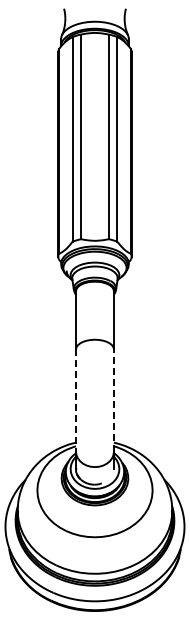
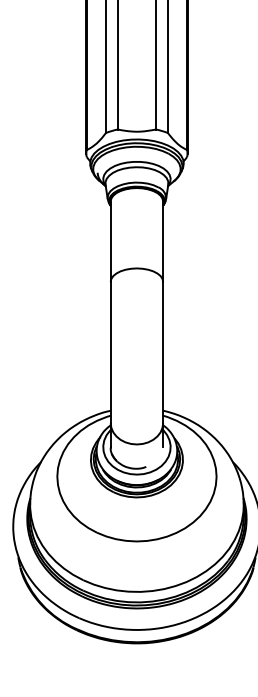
line: (113, 400) -> (162, 352), dashed -> solid
line: (76, 401) -> (111, 353), dashed -> solid

